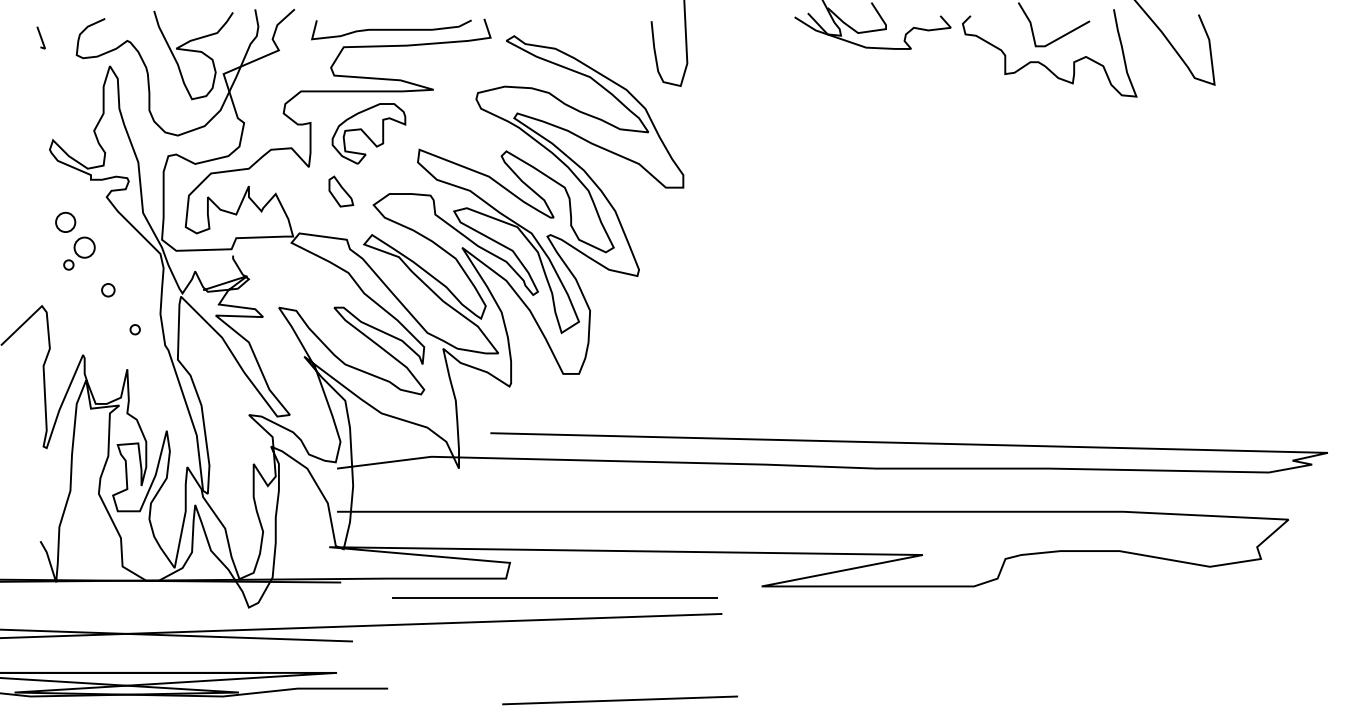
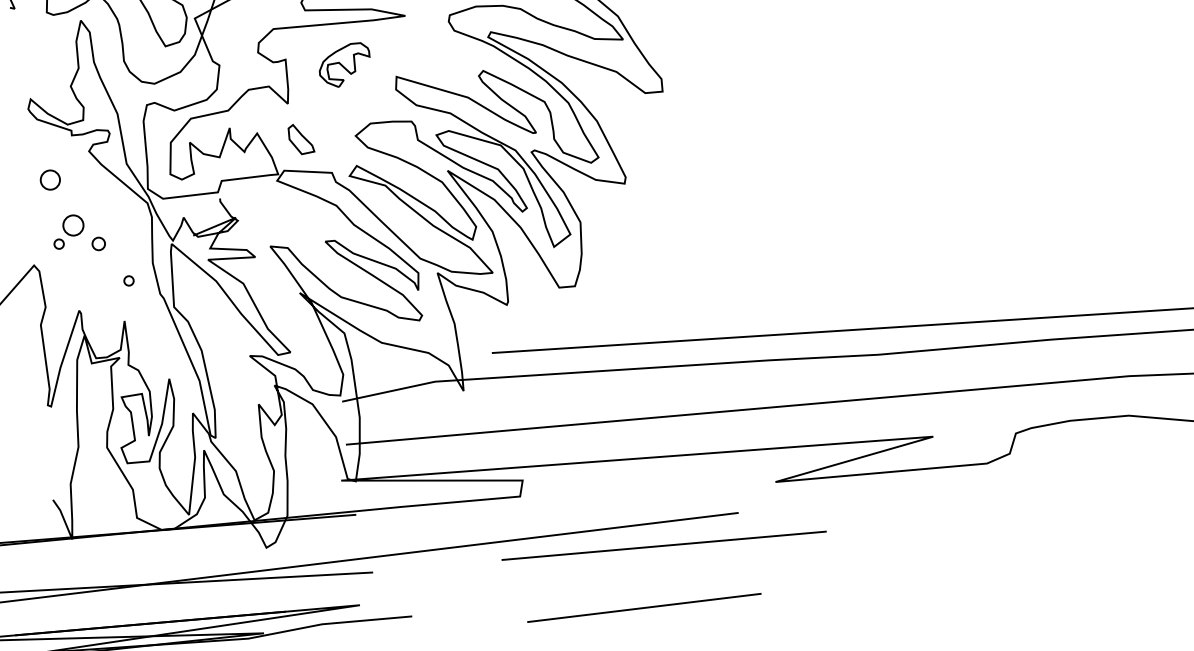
part: (368, 133) -> (344, 65), size x0.7
part: (341, 191) -> (301, 139), moved
part: (79, 253) -> (68, 231), moved
line: (554, 597) -> (663, 545), moved

